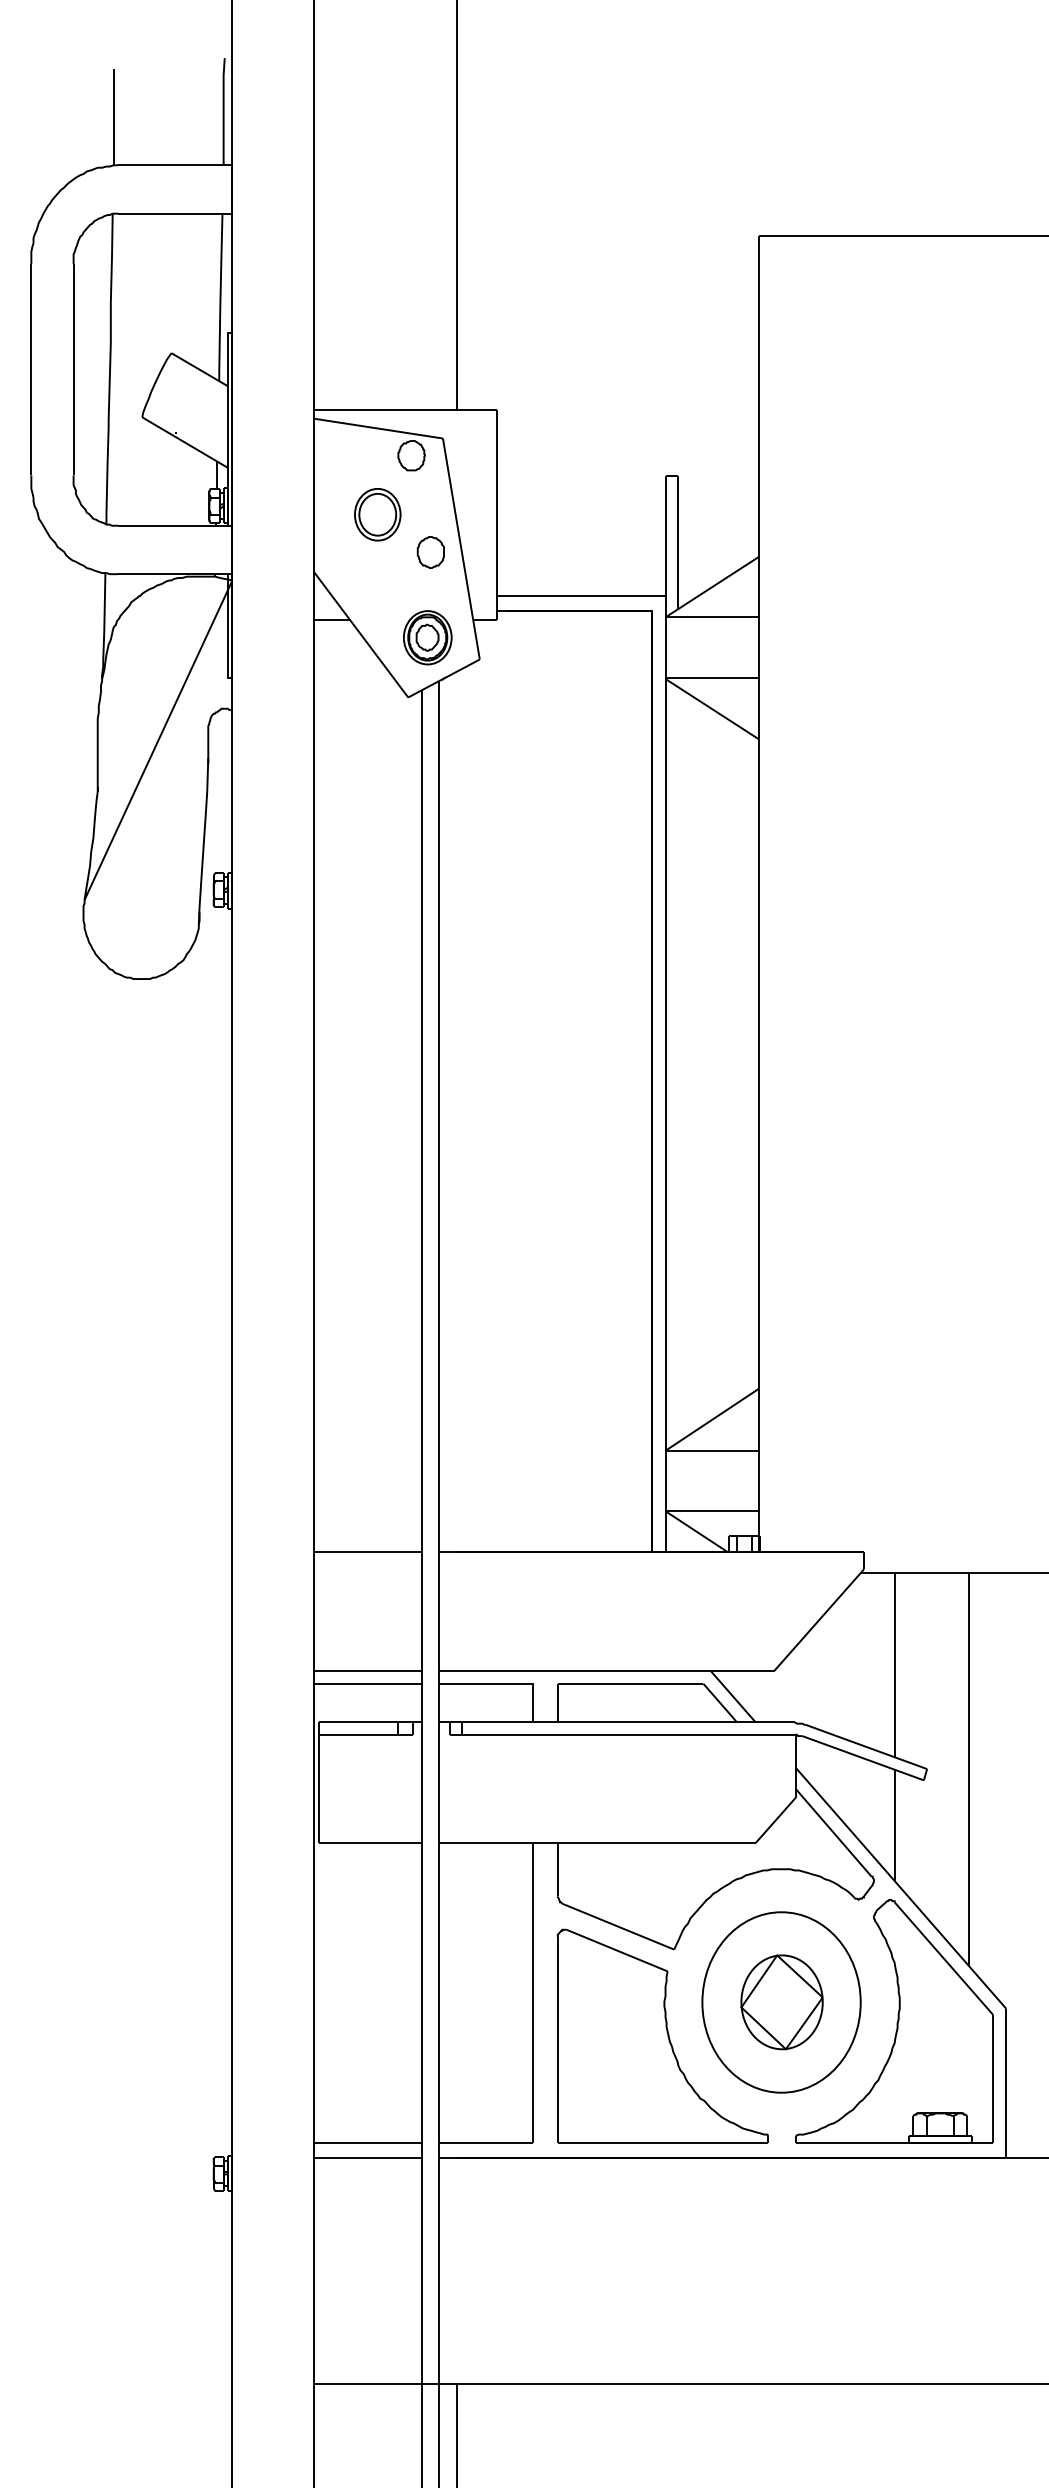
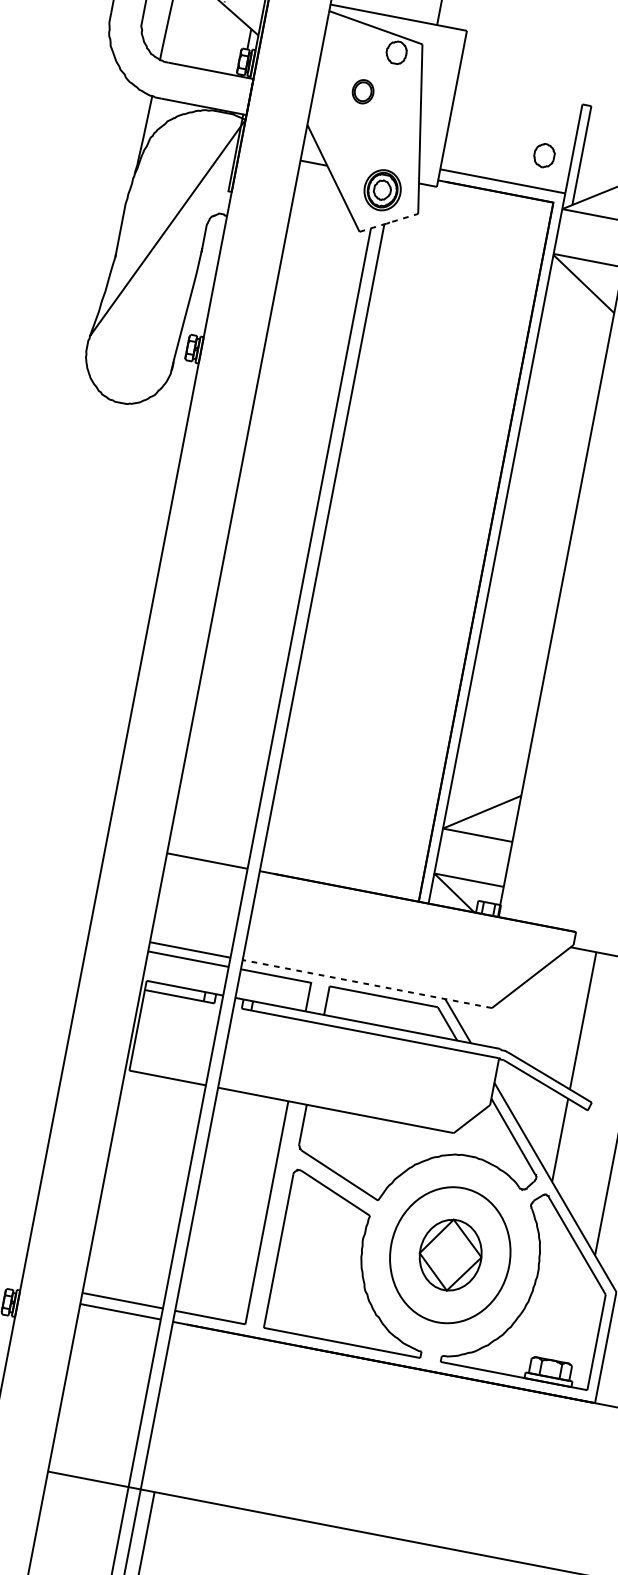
part: (377, 514) -> (362, 91), size x0.6
part: (430, 552) -> (544, 155), moved
line: (444, 678) -> (389, 222), solid -> dashed
line: (606, 1671) -> (367, 984), solid -> dashed

